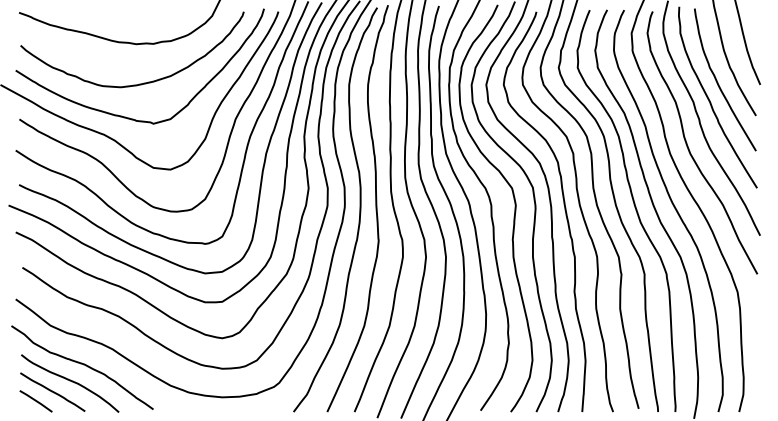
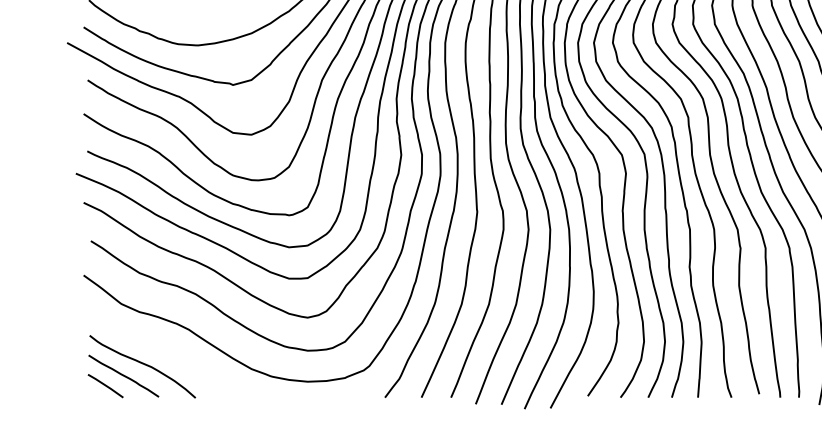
curve: (83, 365) -> (157, 347), removed

